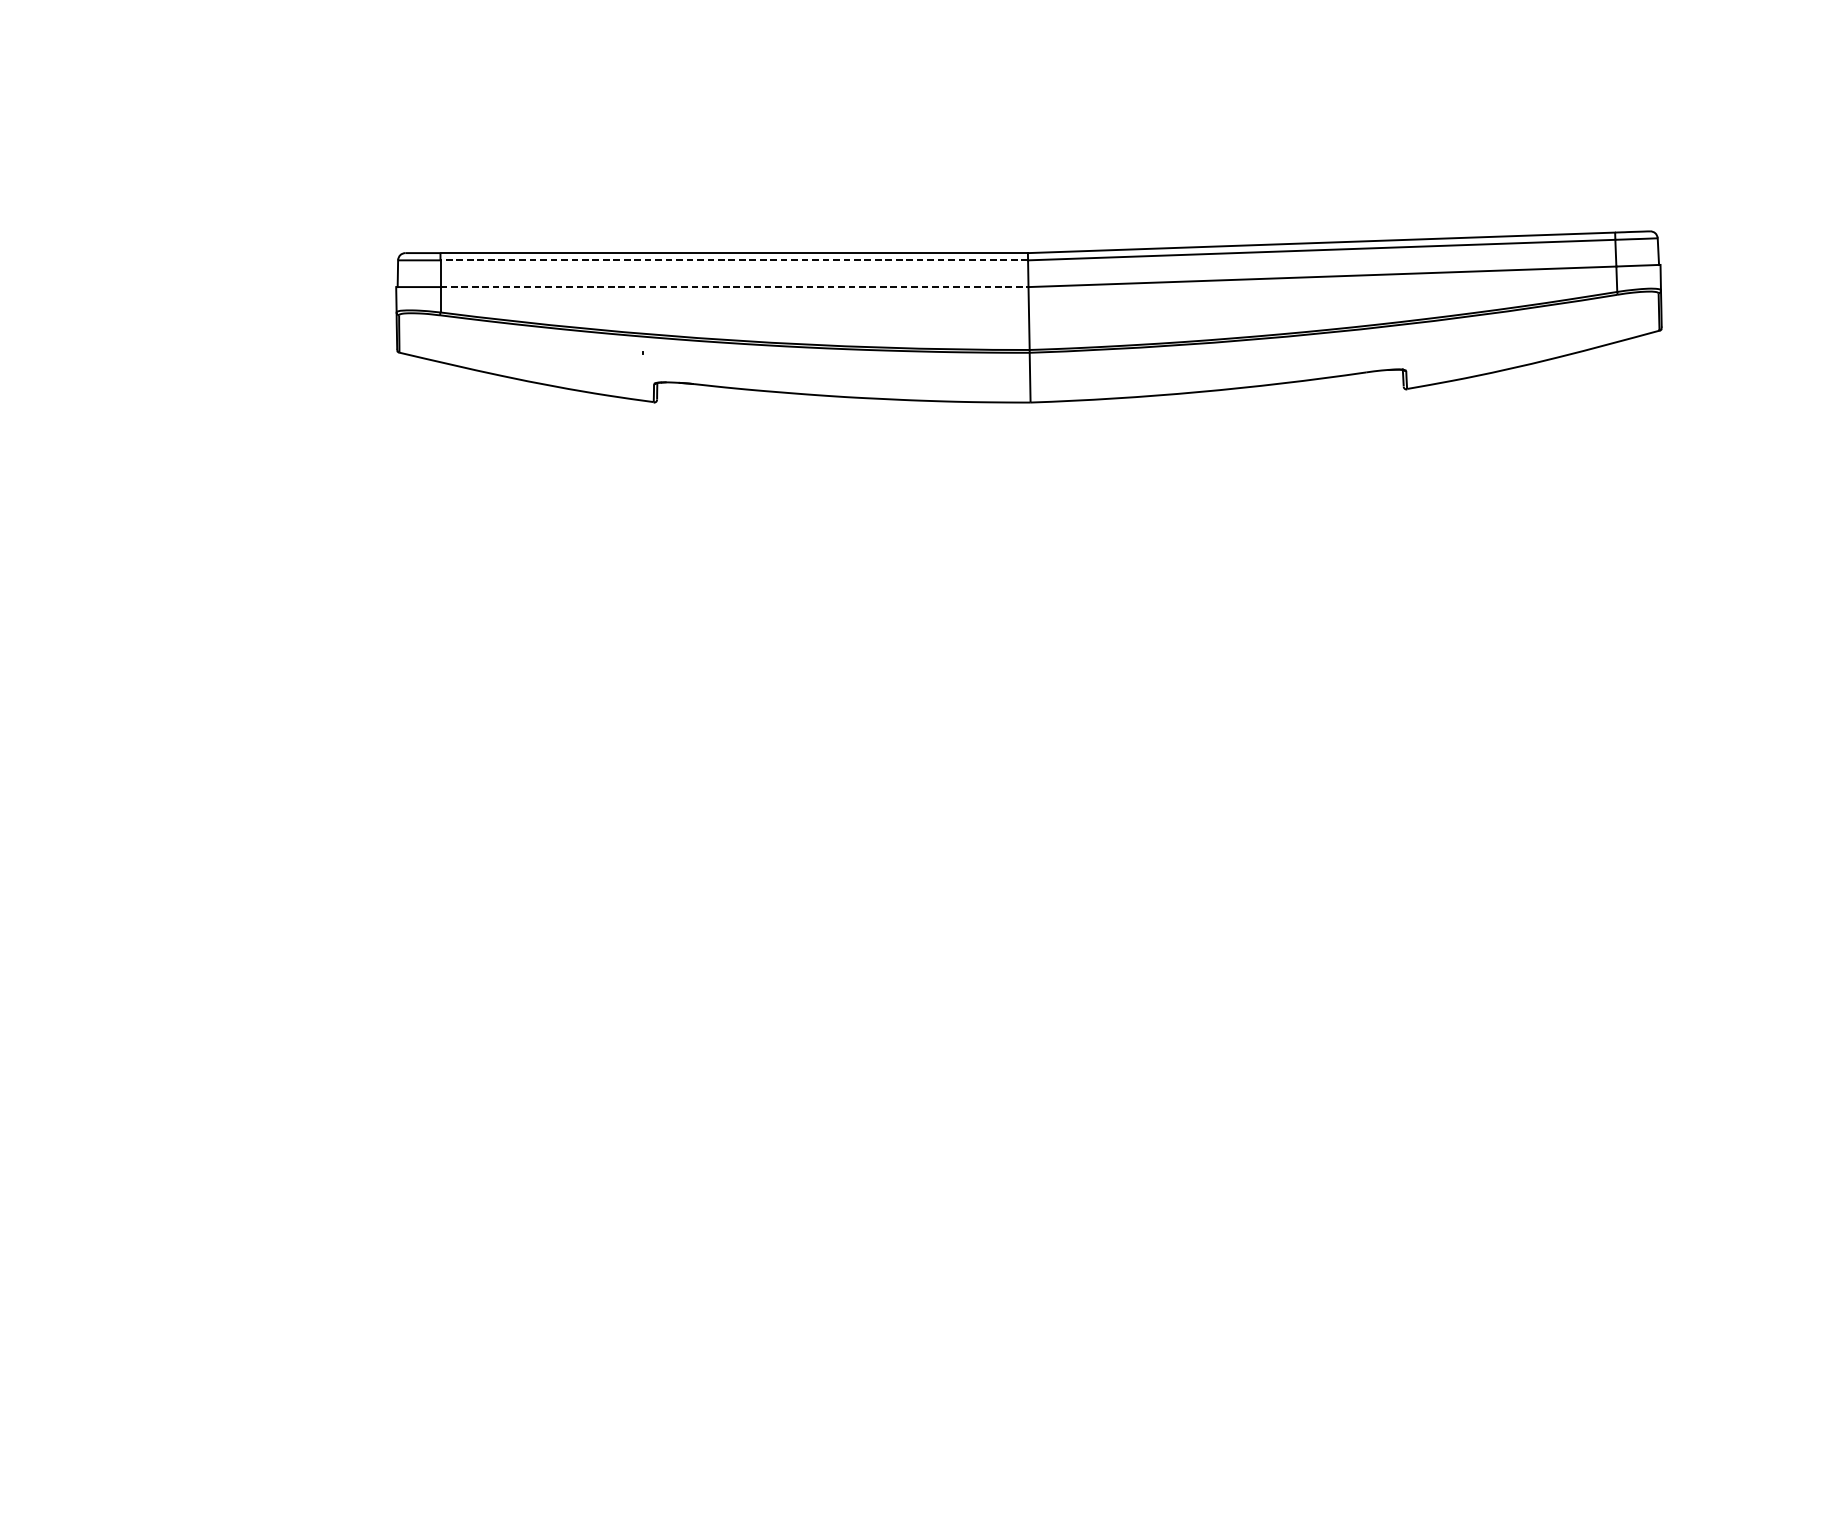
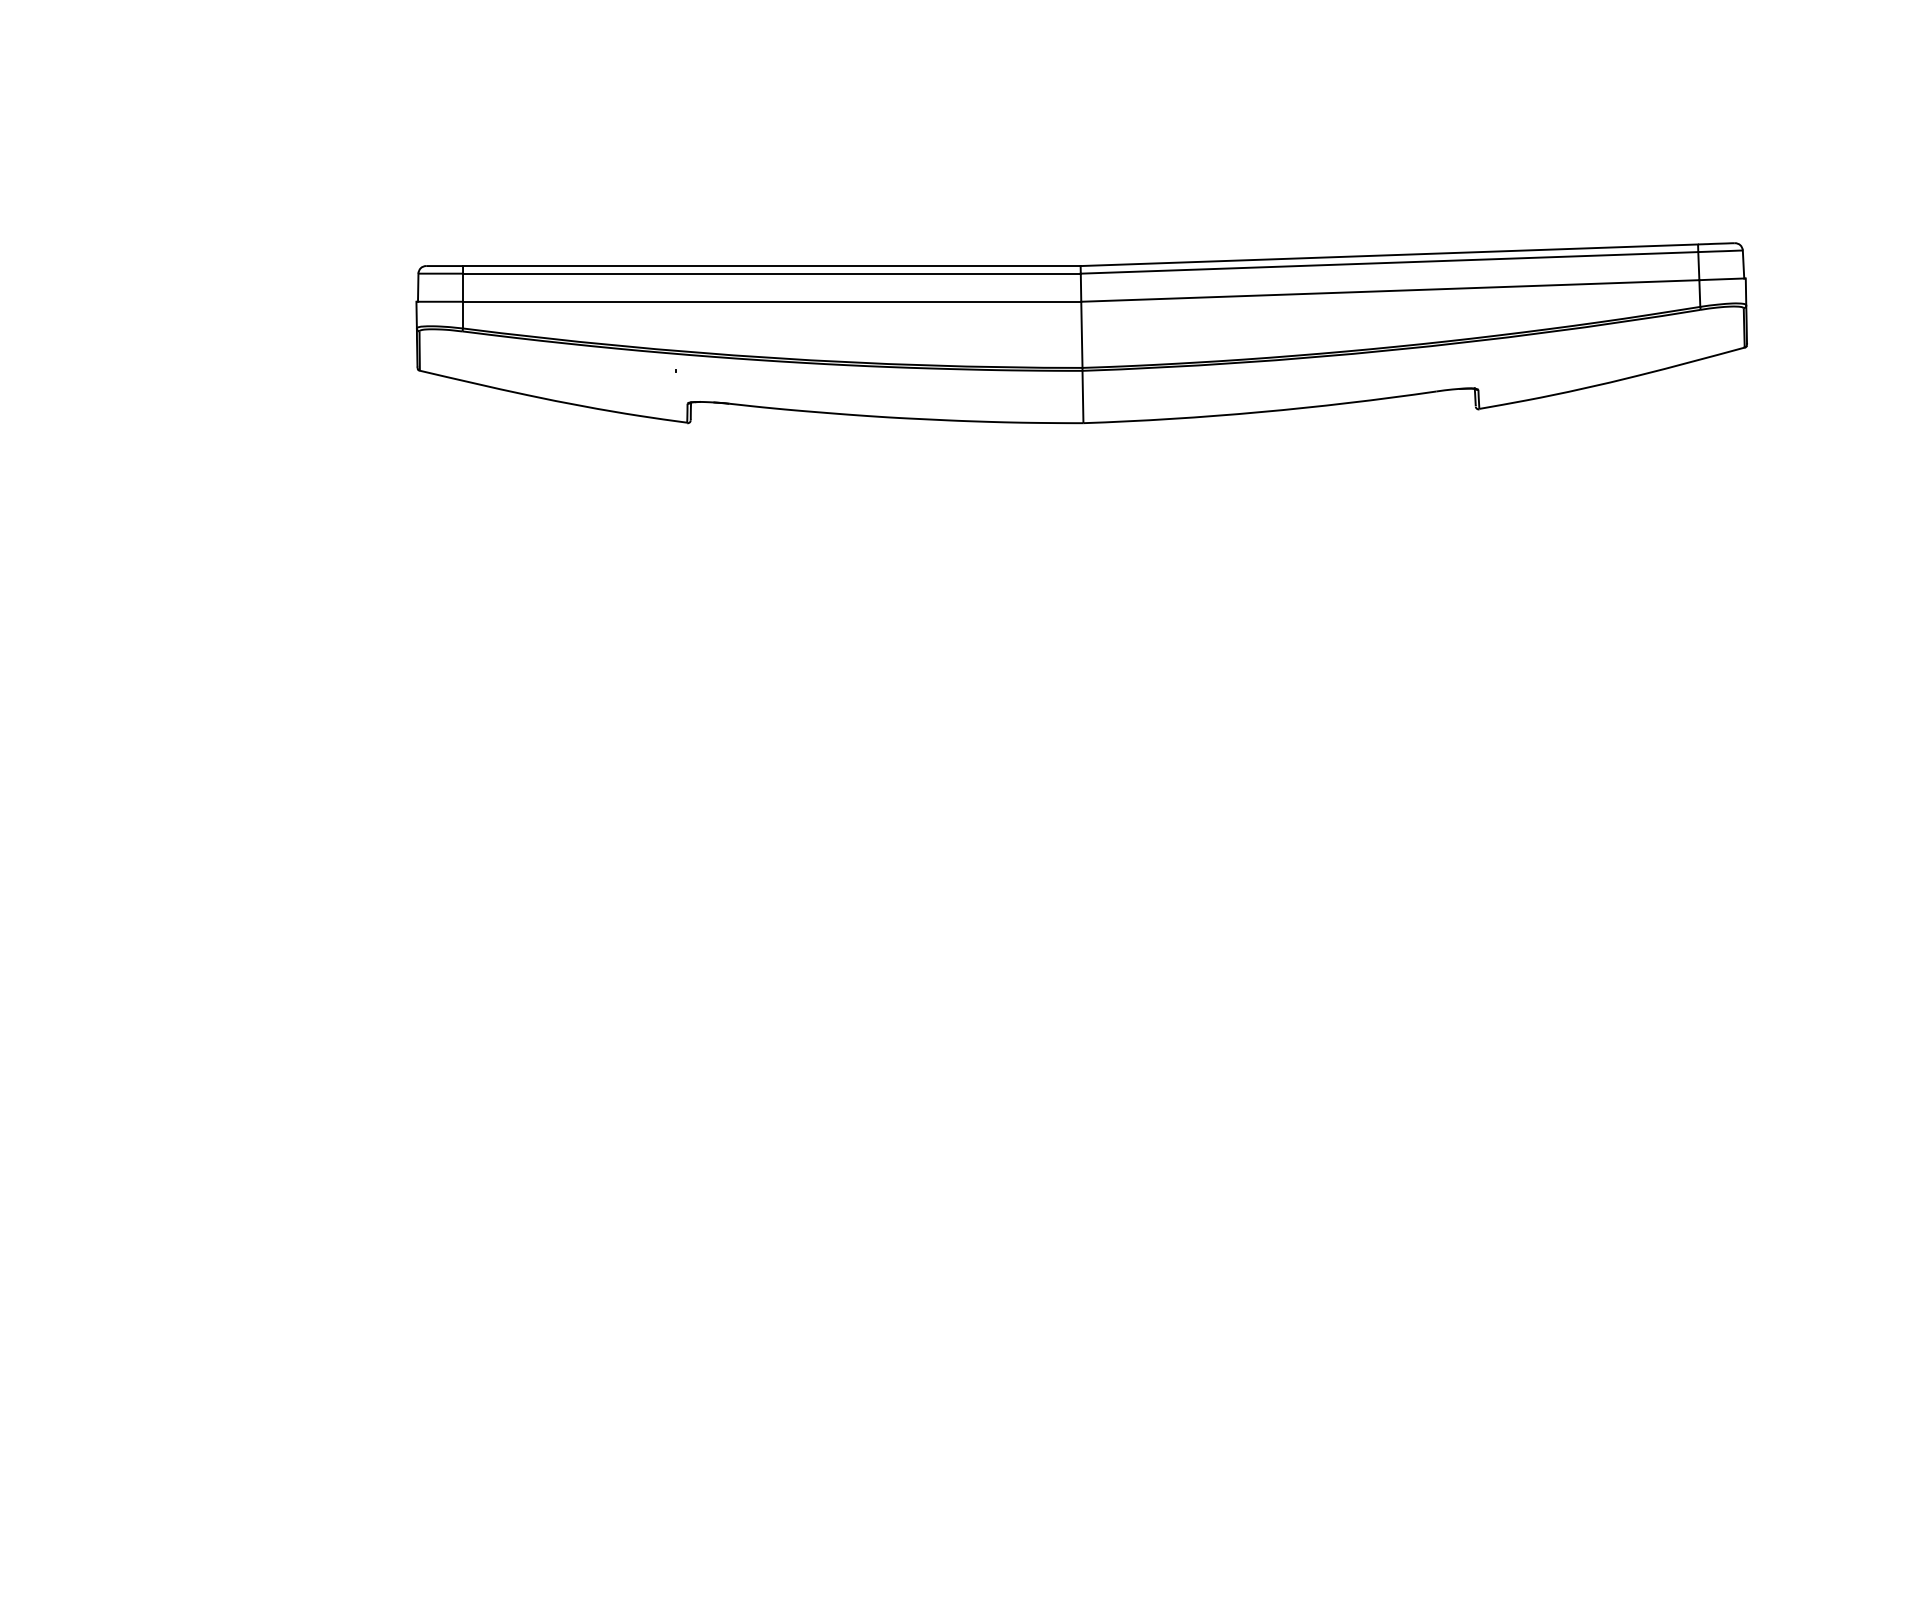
line: (733, 260) -> (771, 273), dashed -> solid
line: (734, 286) -> (772, 301), dashed -> solid

